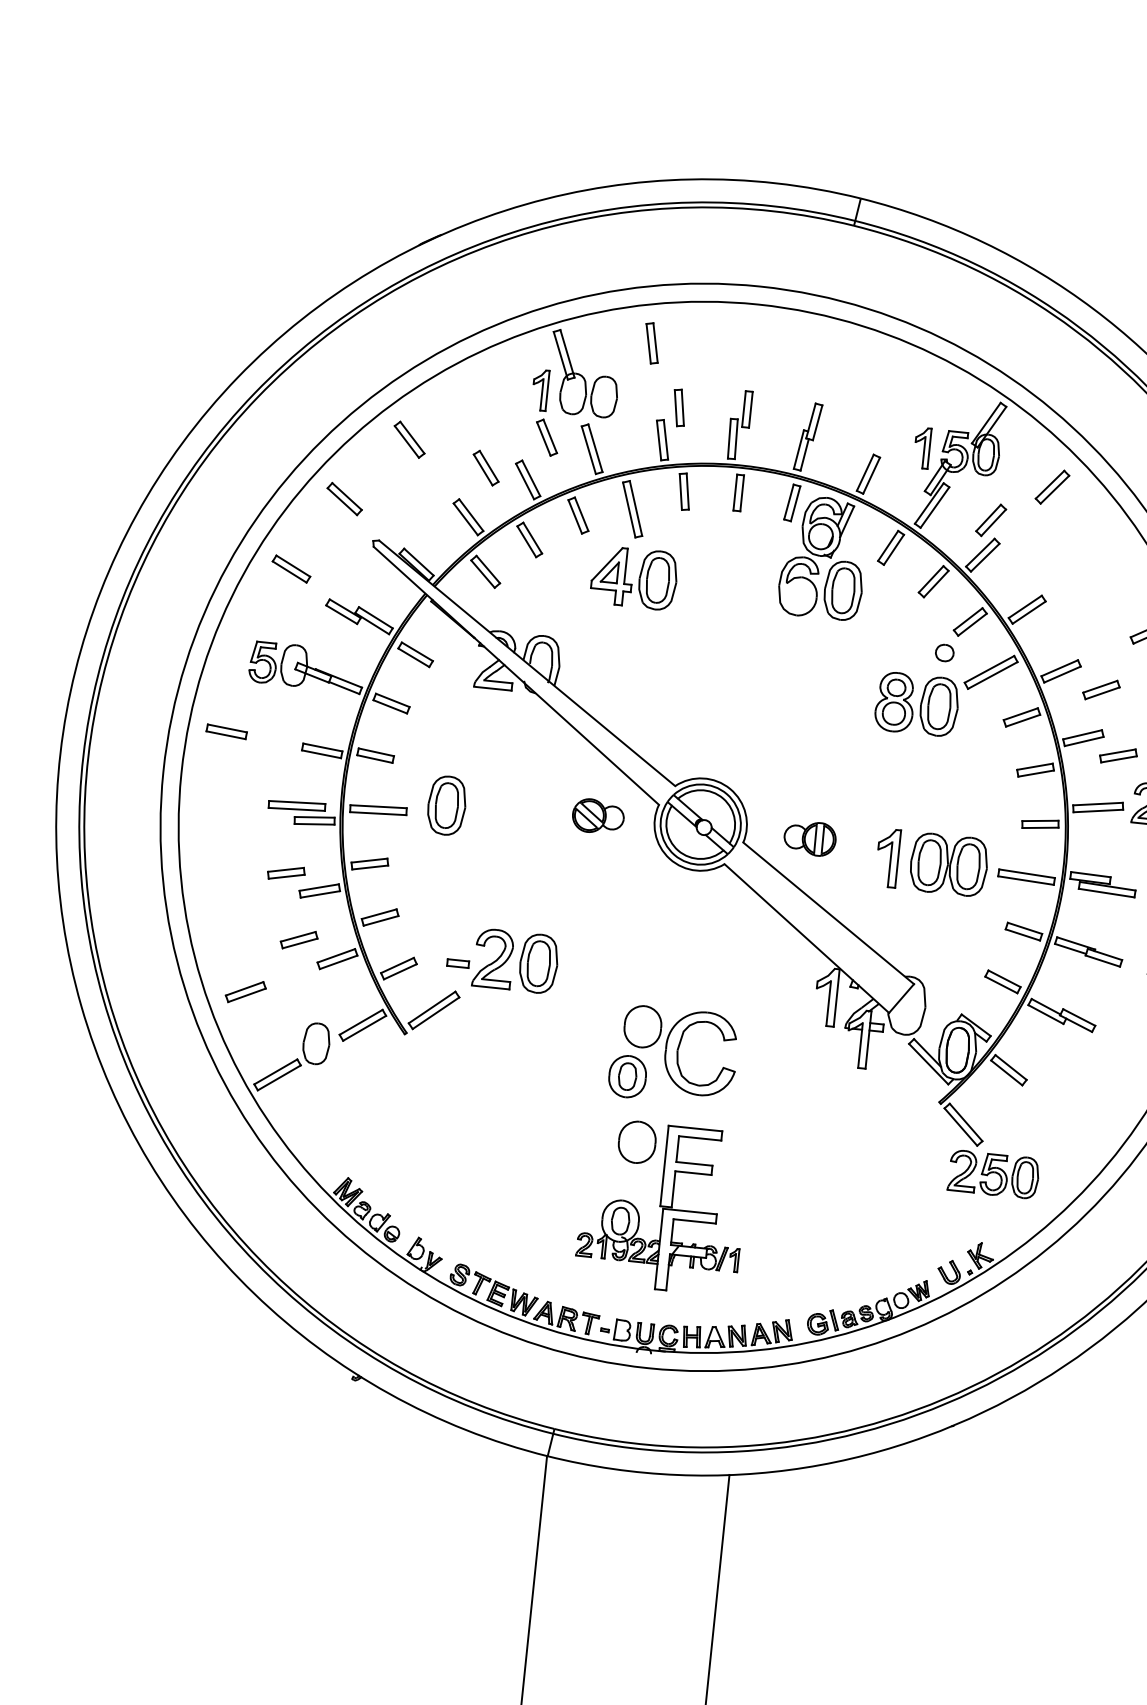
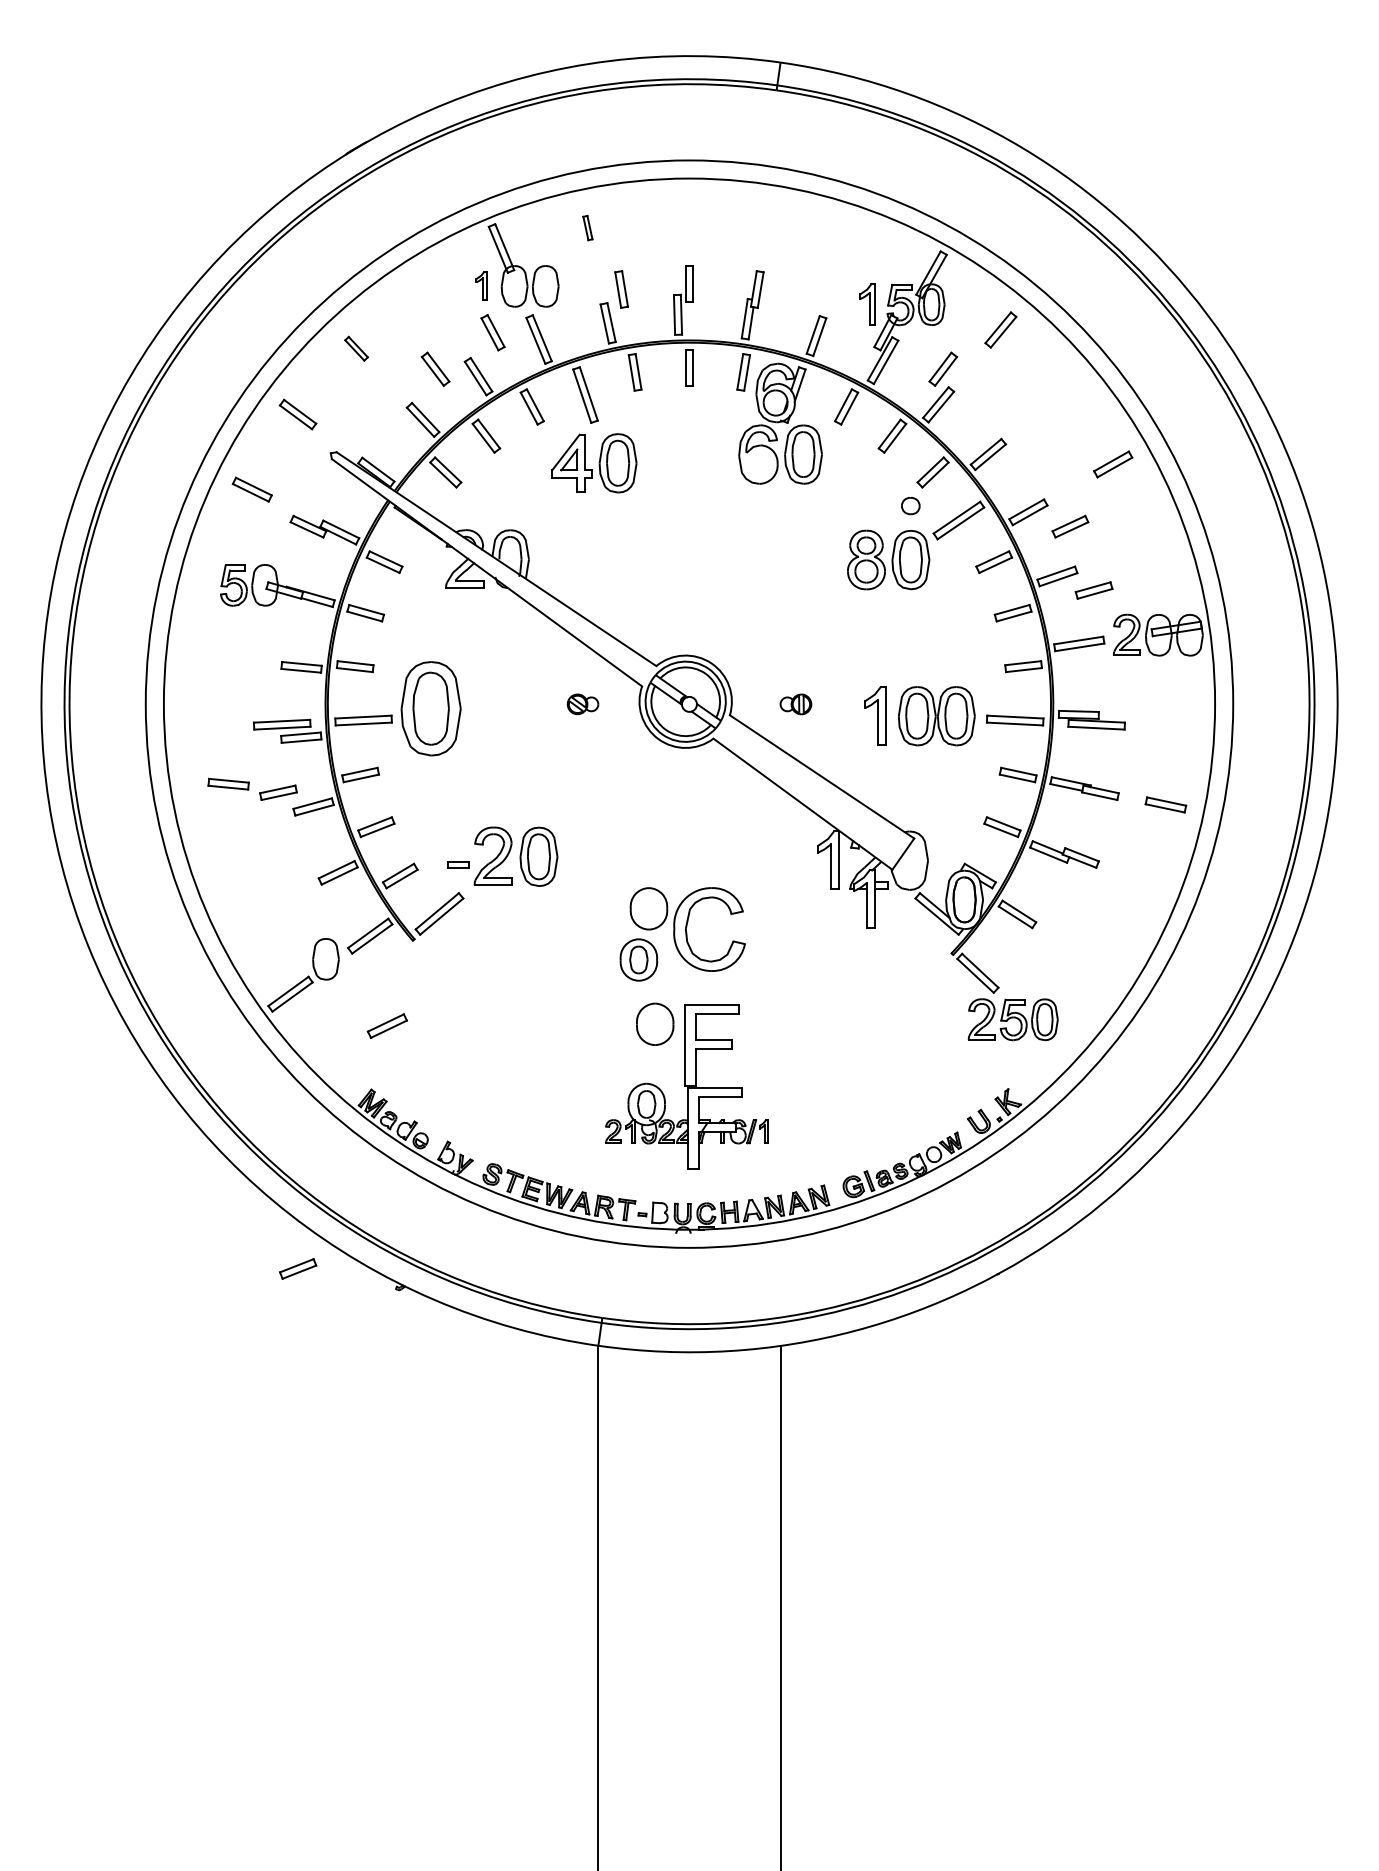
part: (651, 342) -> (587, 227), size x0.6
part: (540, 389) -> (481, 285), size x0.7
part: (409, 439) -> (356, 348), size x0.7
part: (226, 731) -> (228, 783), moved
part: (447, 806) -> (431, 709), size x1.6
part: (597, 816) -> (582, 704), size x0.6
part: (809, 838) -> (795, 704), size x0.6
part: (299, 939) -> (298, 1268), moved
part: (244, 991) -> (386, 1025), moved

